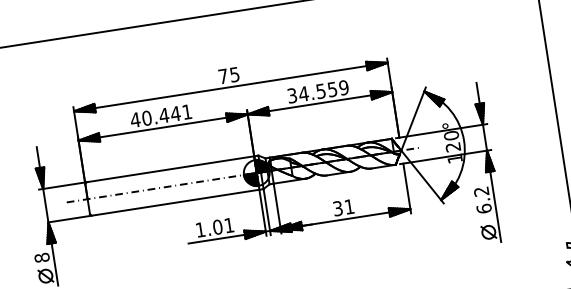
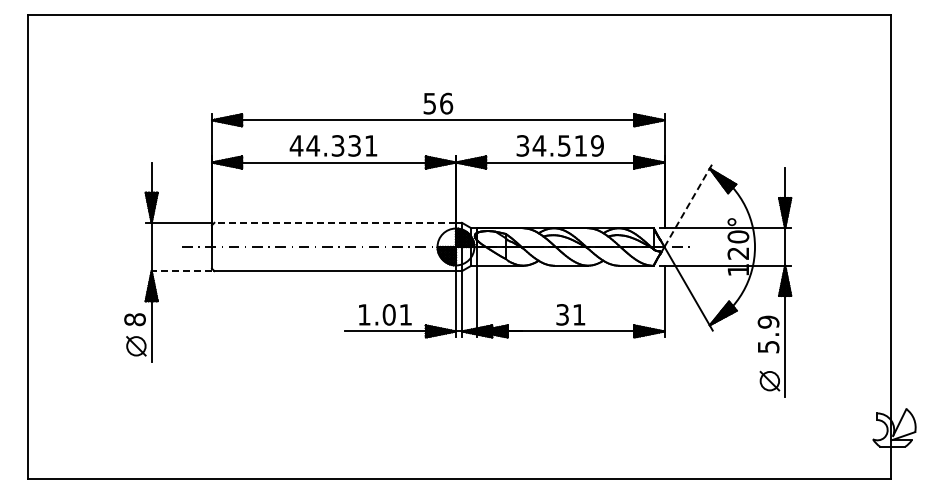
text: (229, 75) -> (438, 103), 75 -> 56
text: (332, 89) -> (580, 145), 34.559 -> 34.519
text: (161, 115) -> (333, 145), 40.441 -> 44.331
line: (413, 118) -> (688, 204), solid -> dashed
line: (170, 168) -> (335, 222), solid -> dashed
text: (482, 200) -> (768, 334), 6.2 -> 5.9
line: (69, 219) -> (181, 271), solid -> dashed

